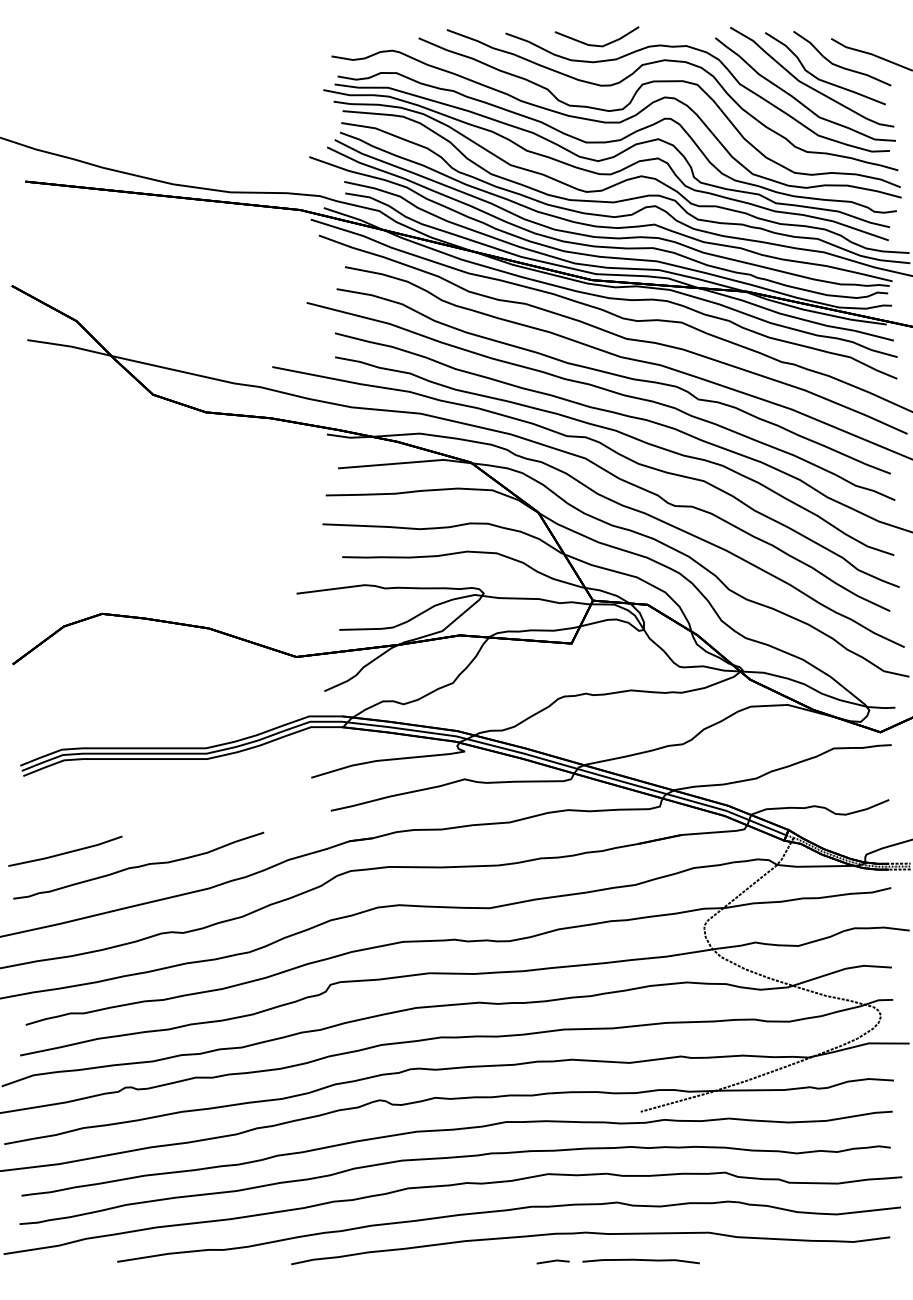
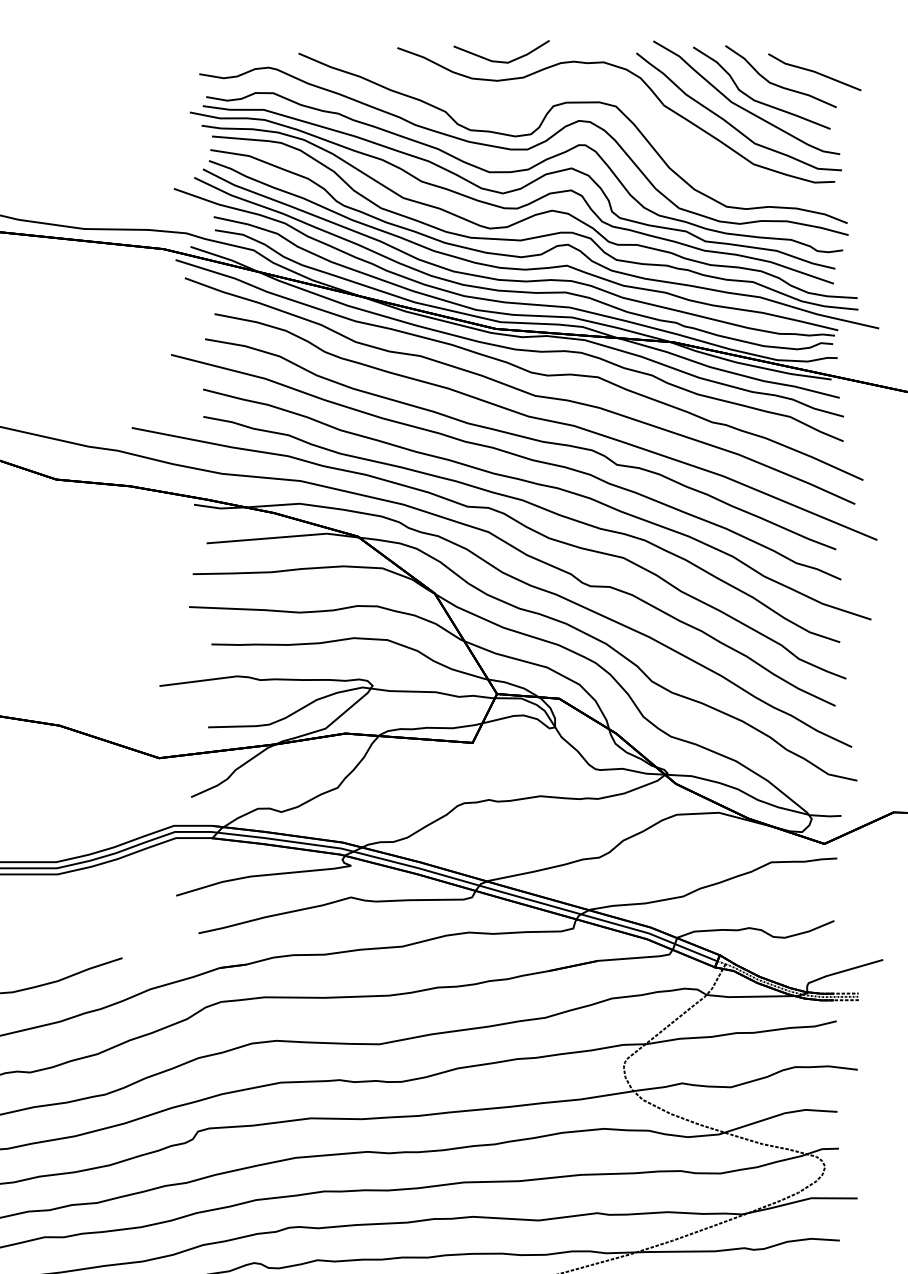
part: (675, 62) -> (591, 81), removed

